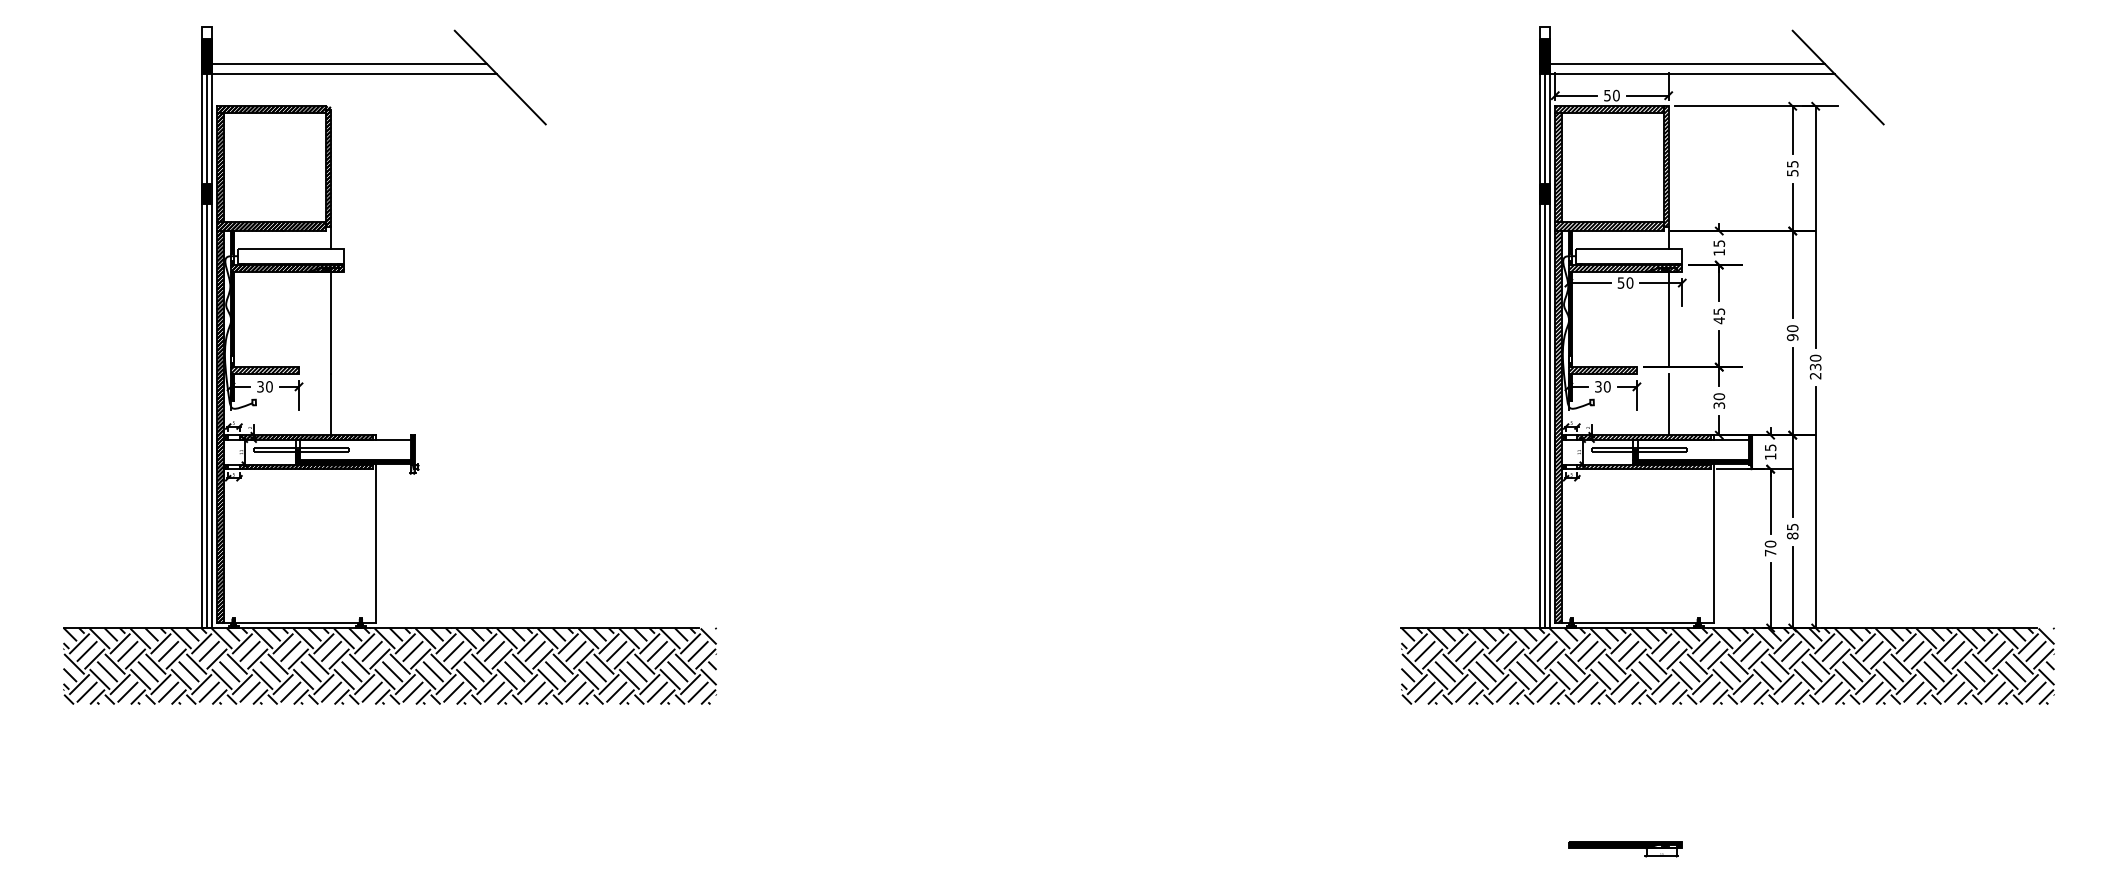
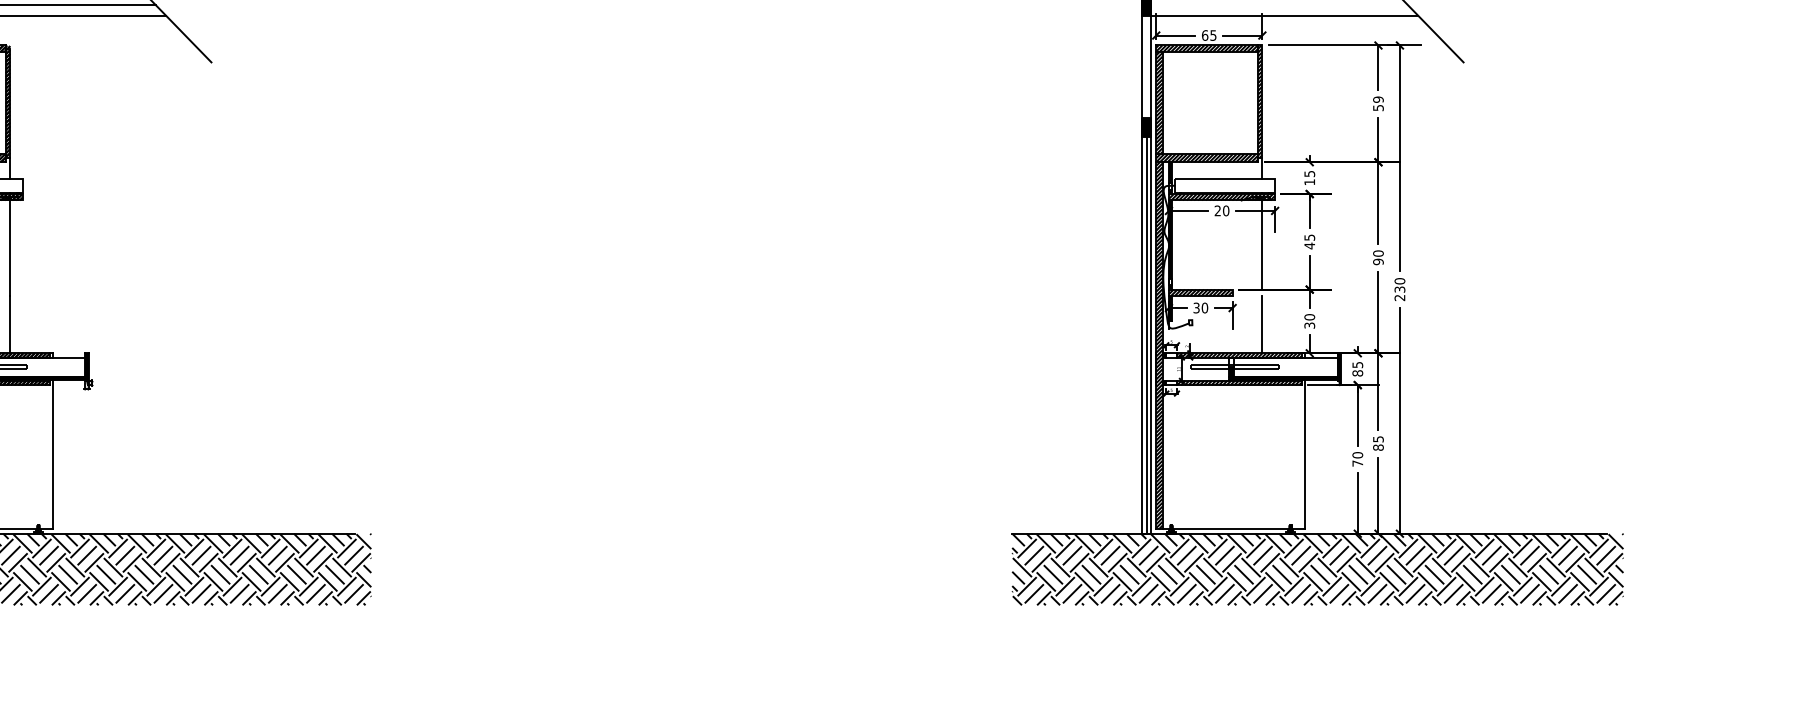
line: (1686, 63) -> (1279, 5), removed
text: (1611, 95) -> (1208, 35), 50 -> 65
line: (1545, 128) -> (1147, 66), removed
text: (1792, 163) -> (1378, 99), 55 -> 59
text: (1620, 282) -> (1217, 210), 50 -> 20
text: (1770, 456) -> (1357, 373), 15 -> 85

